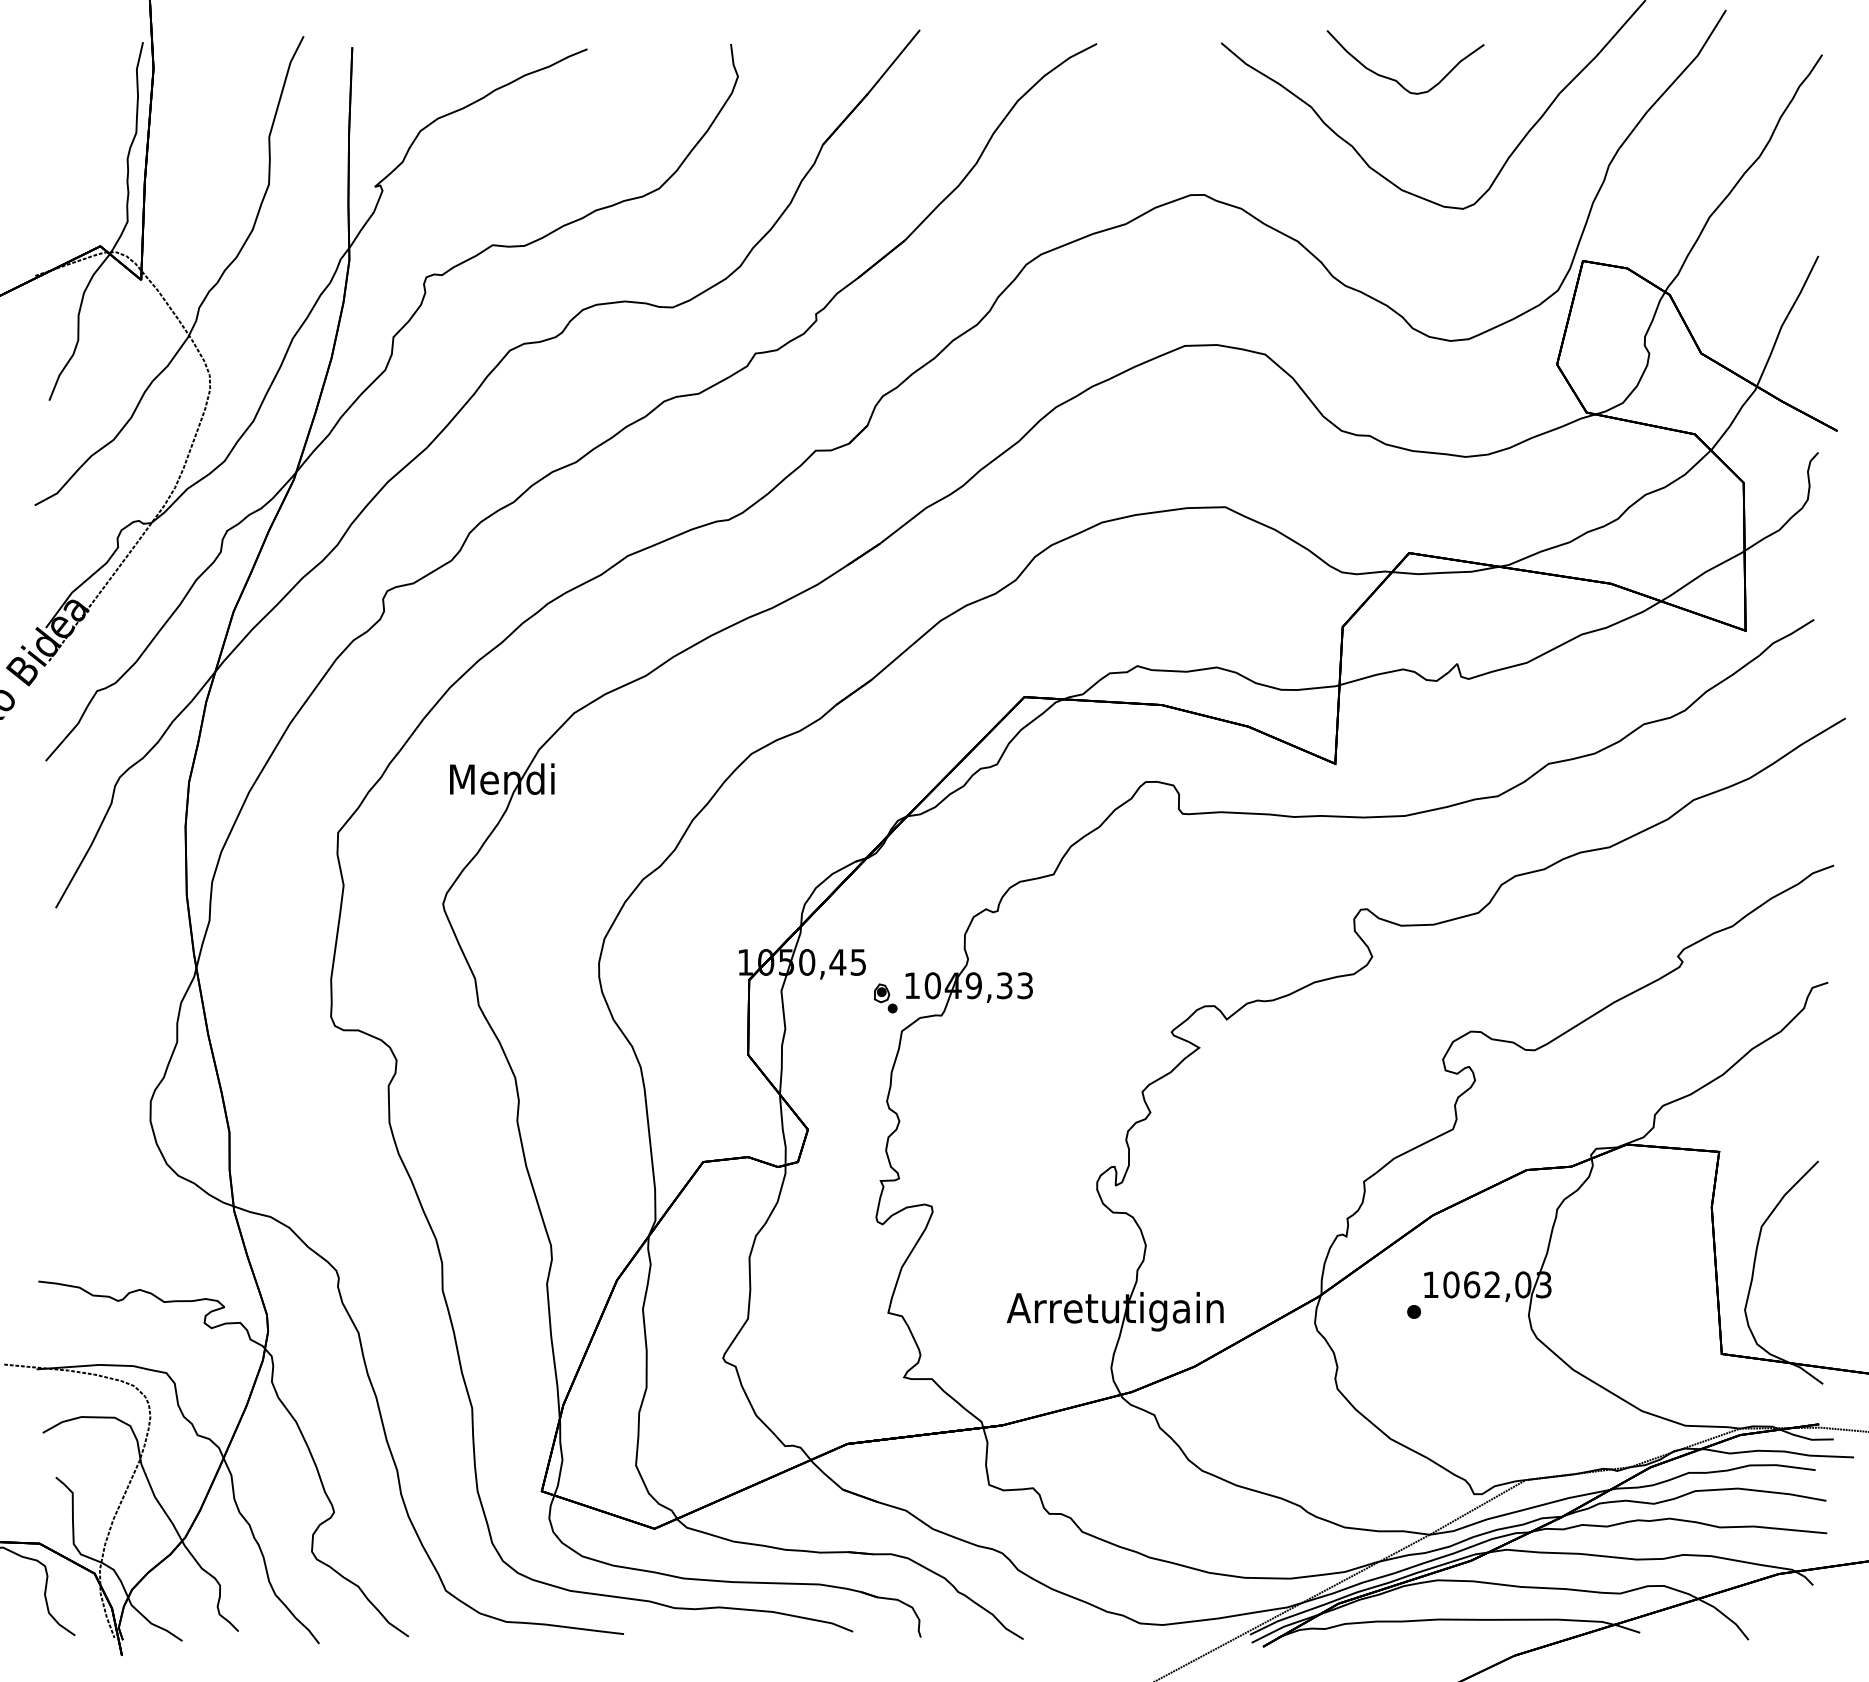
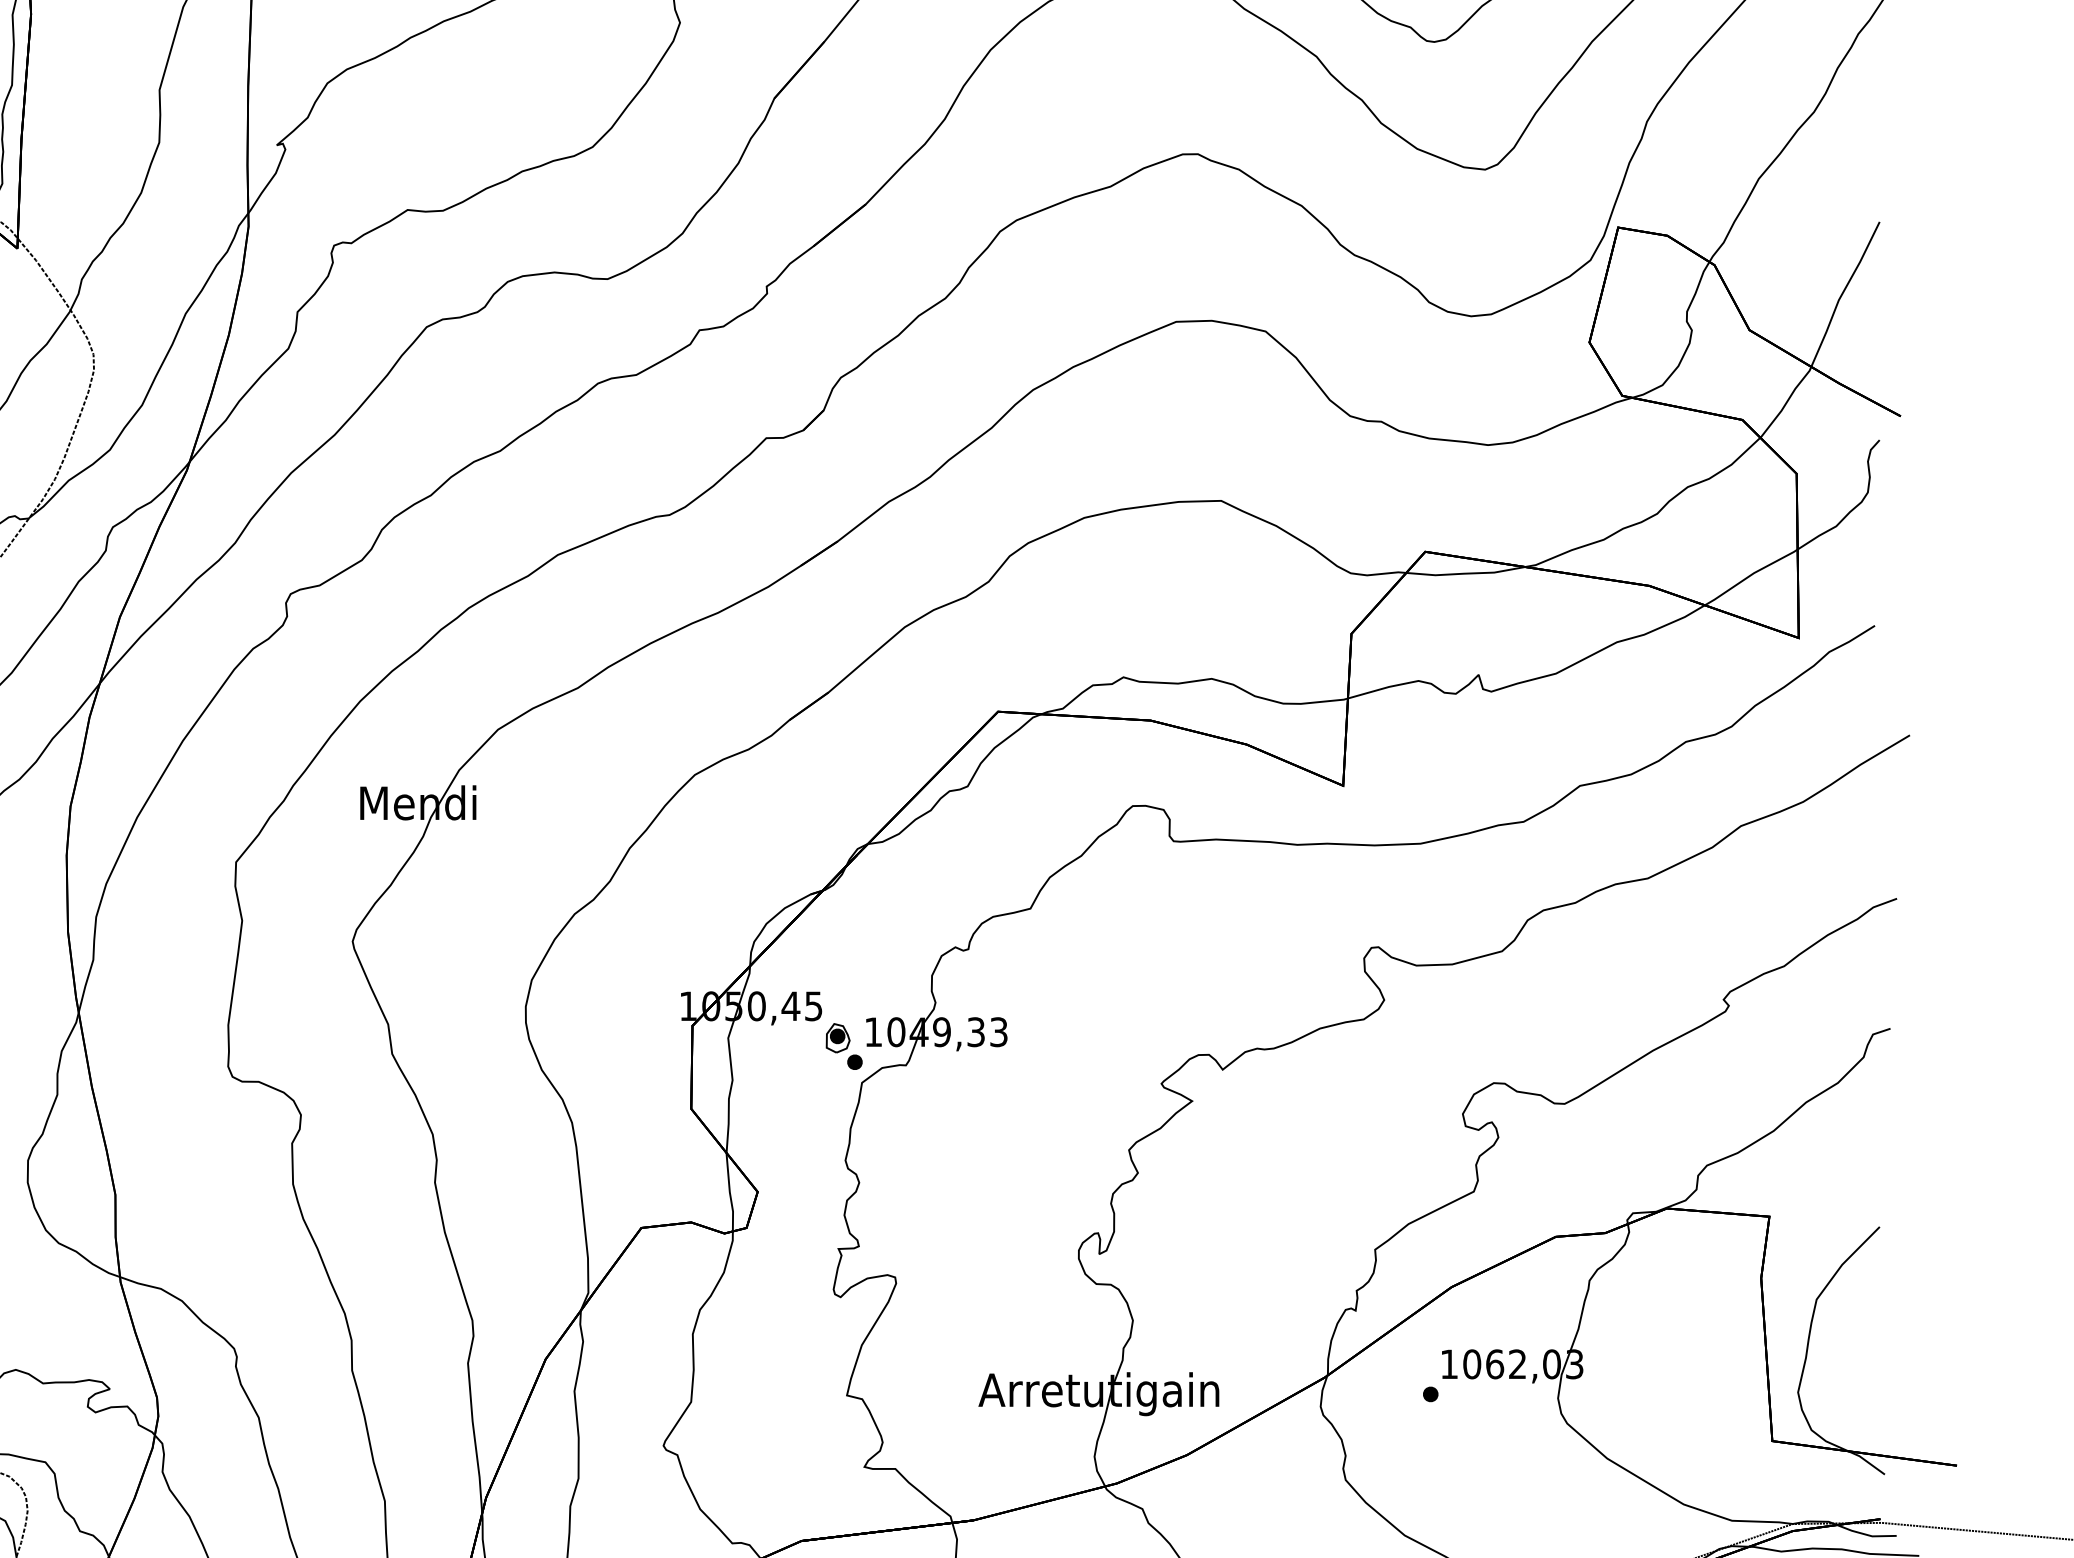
part: (885, 998) -> (843, 1046), size x1.43

